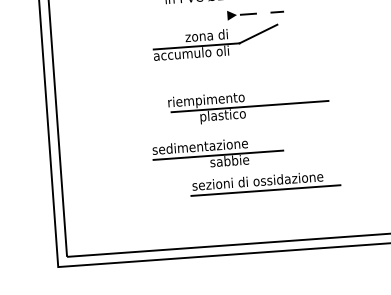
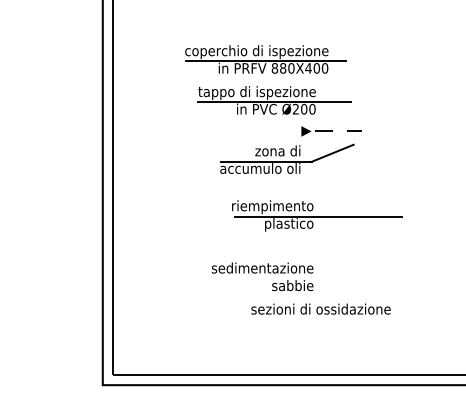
part: (249, 105) -> (317, 215), moved
line: (218, 155) -> (281, 278), removed
line: (265, 190) -> (328, 319), removed

